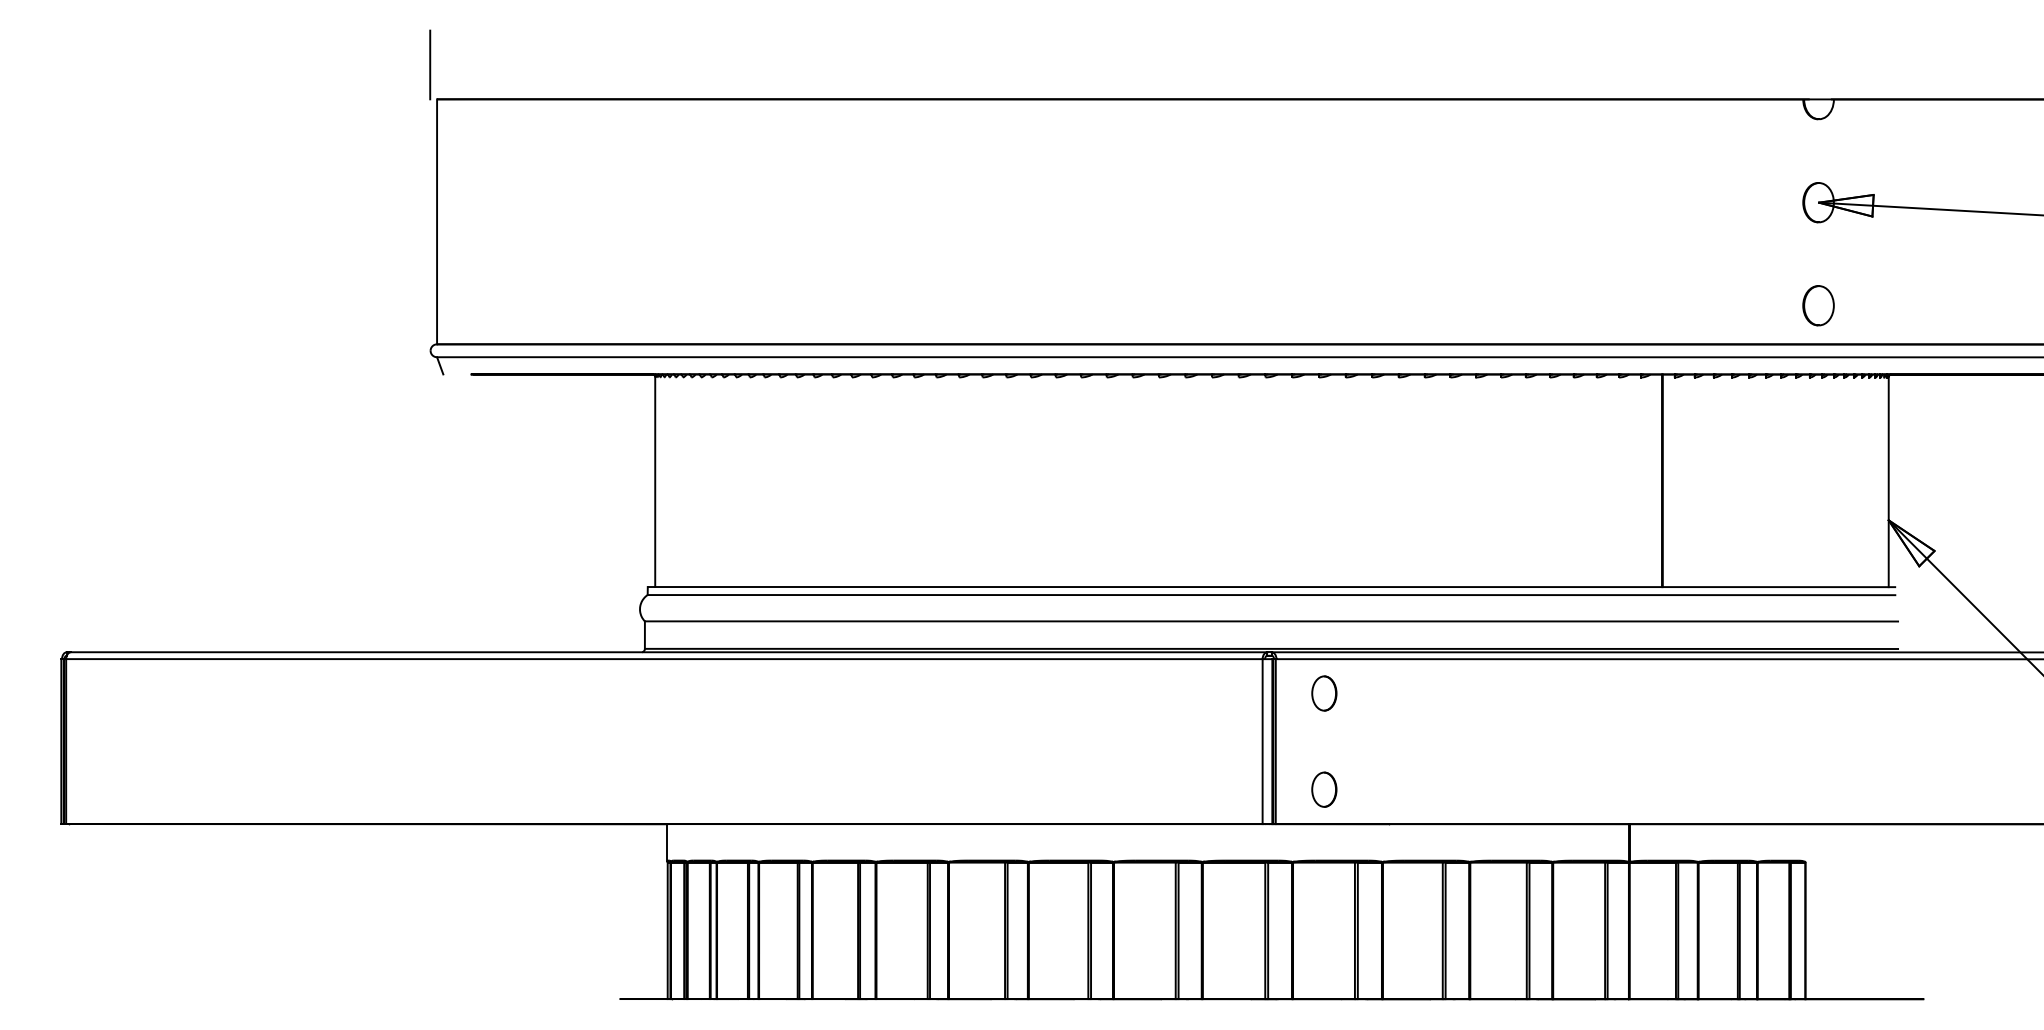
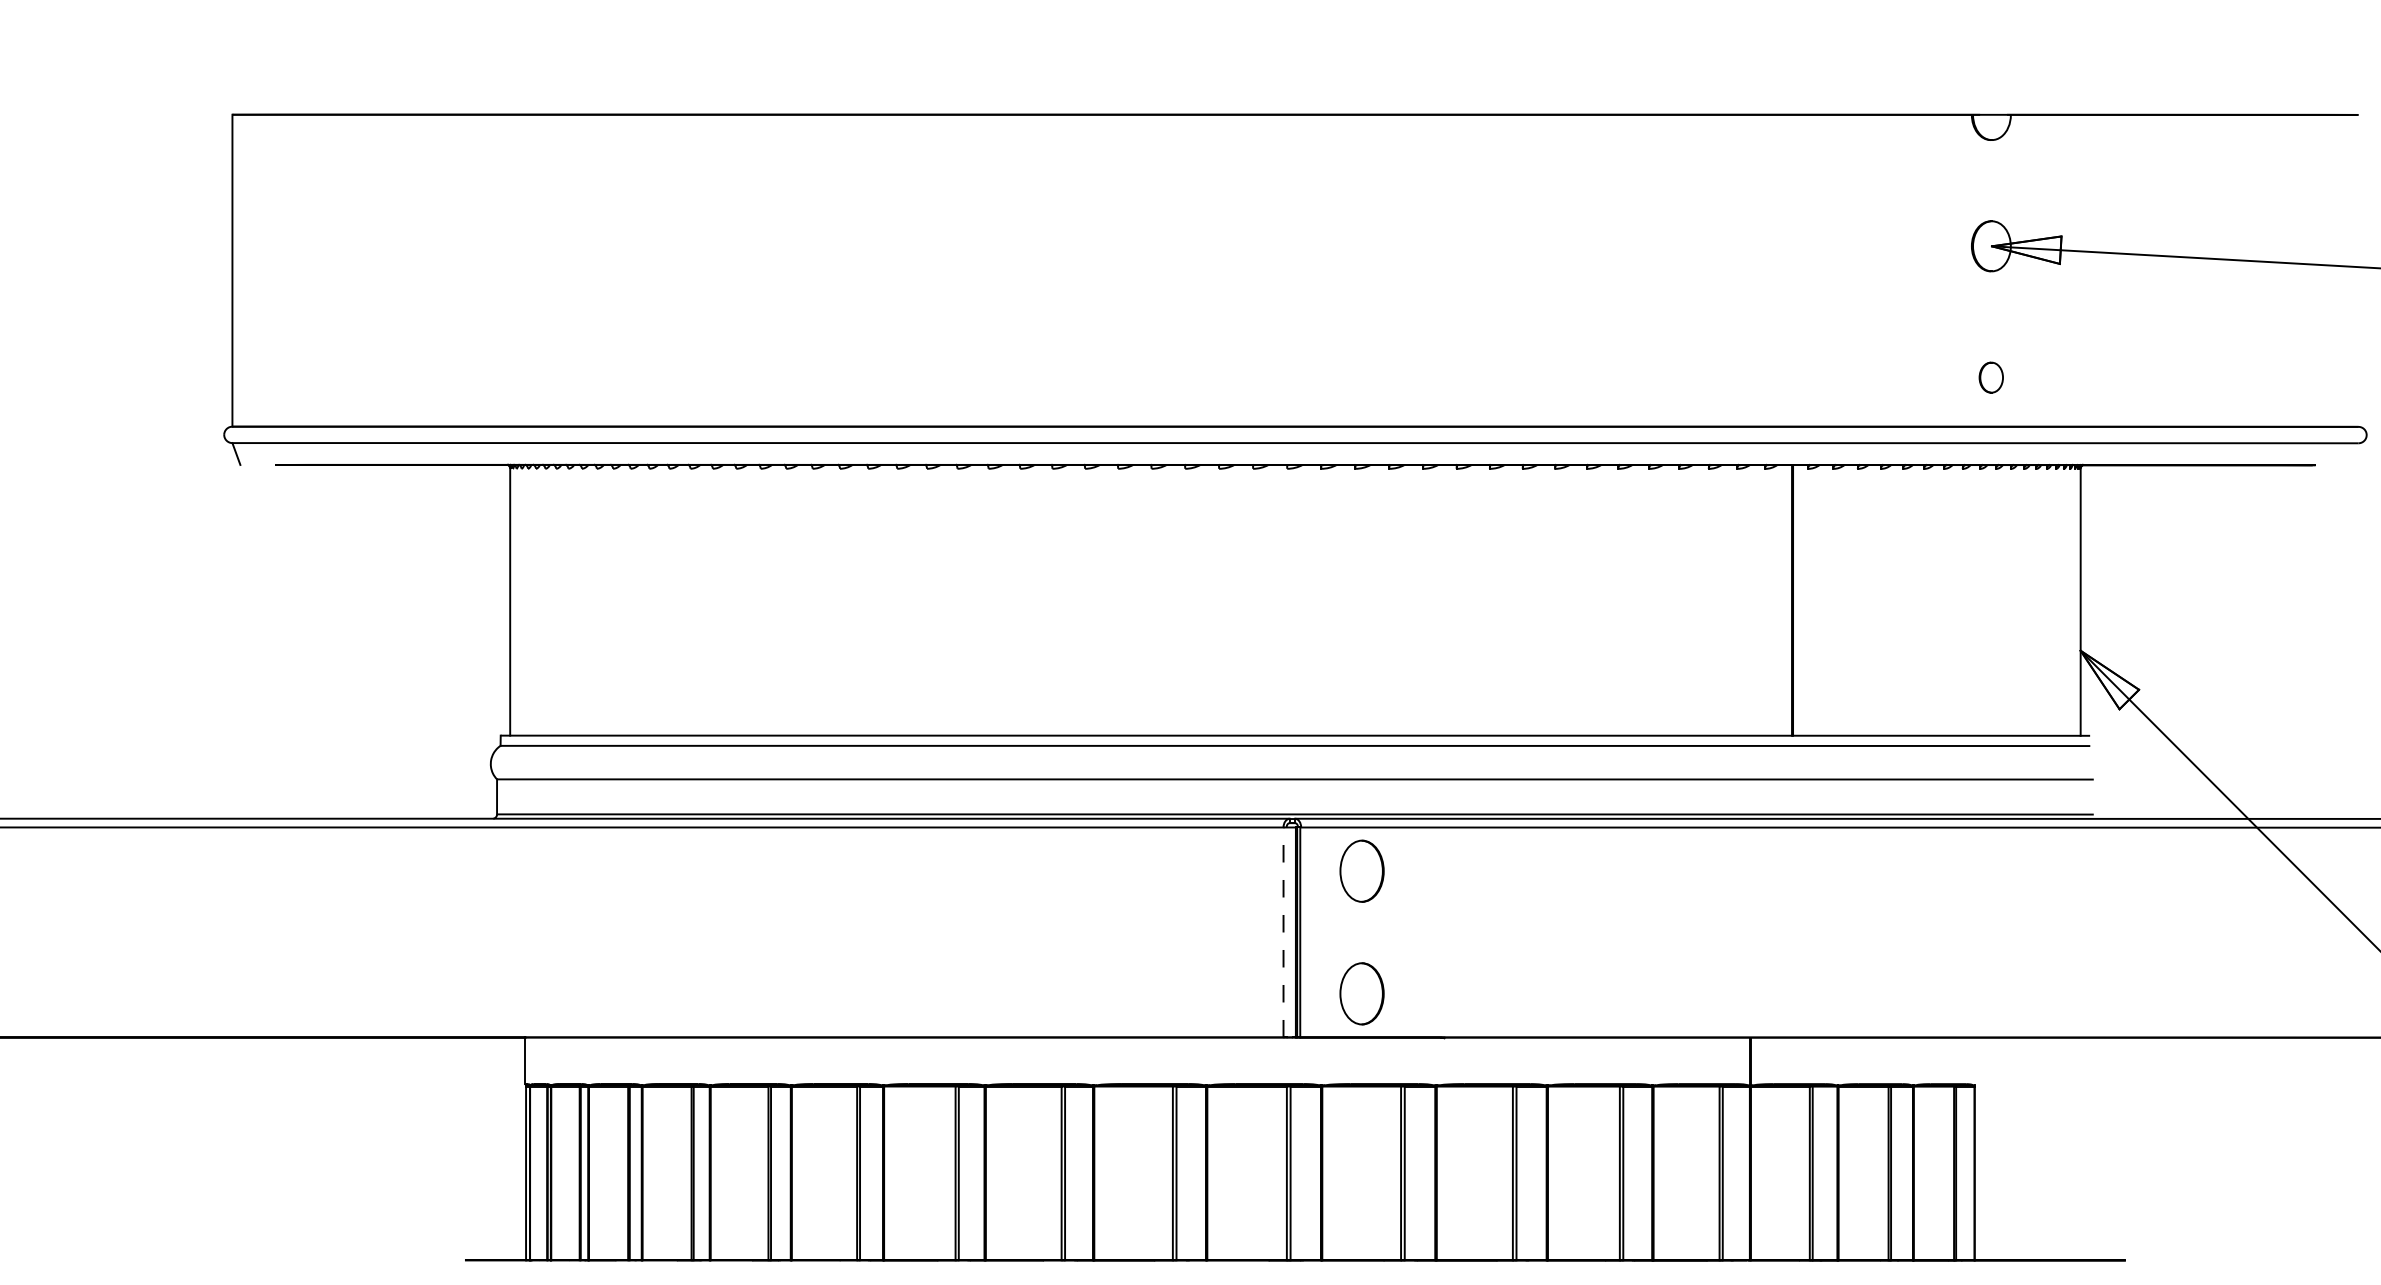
line: (430, 64) -> (224, 70), removed
part: (1818, 305) -> (1991, 377), size x0.6
part: (1324, 693) -> (1362, 871), size x1.4
line: (1262, 741) -> (1283, 932), solid -> dashed
part: (1324, 789) -> (1362, 993), size x1.4

